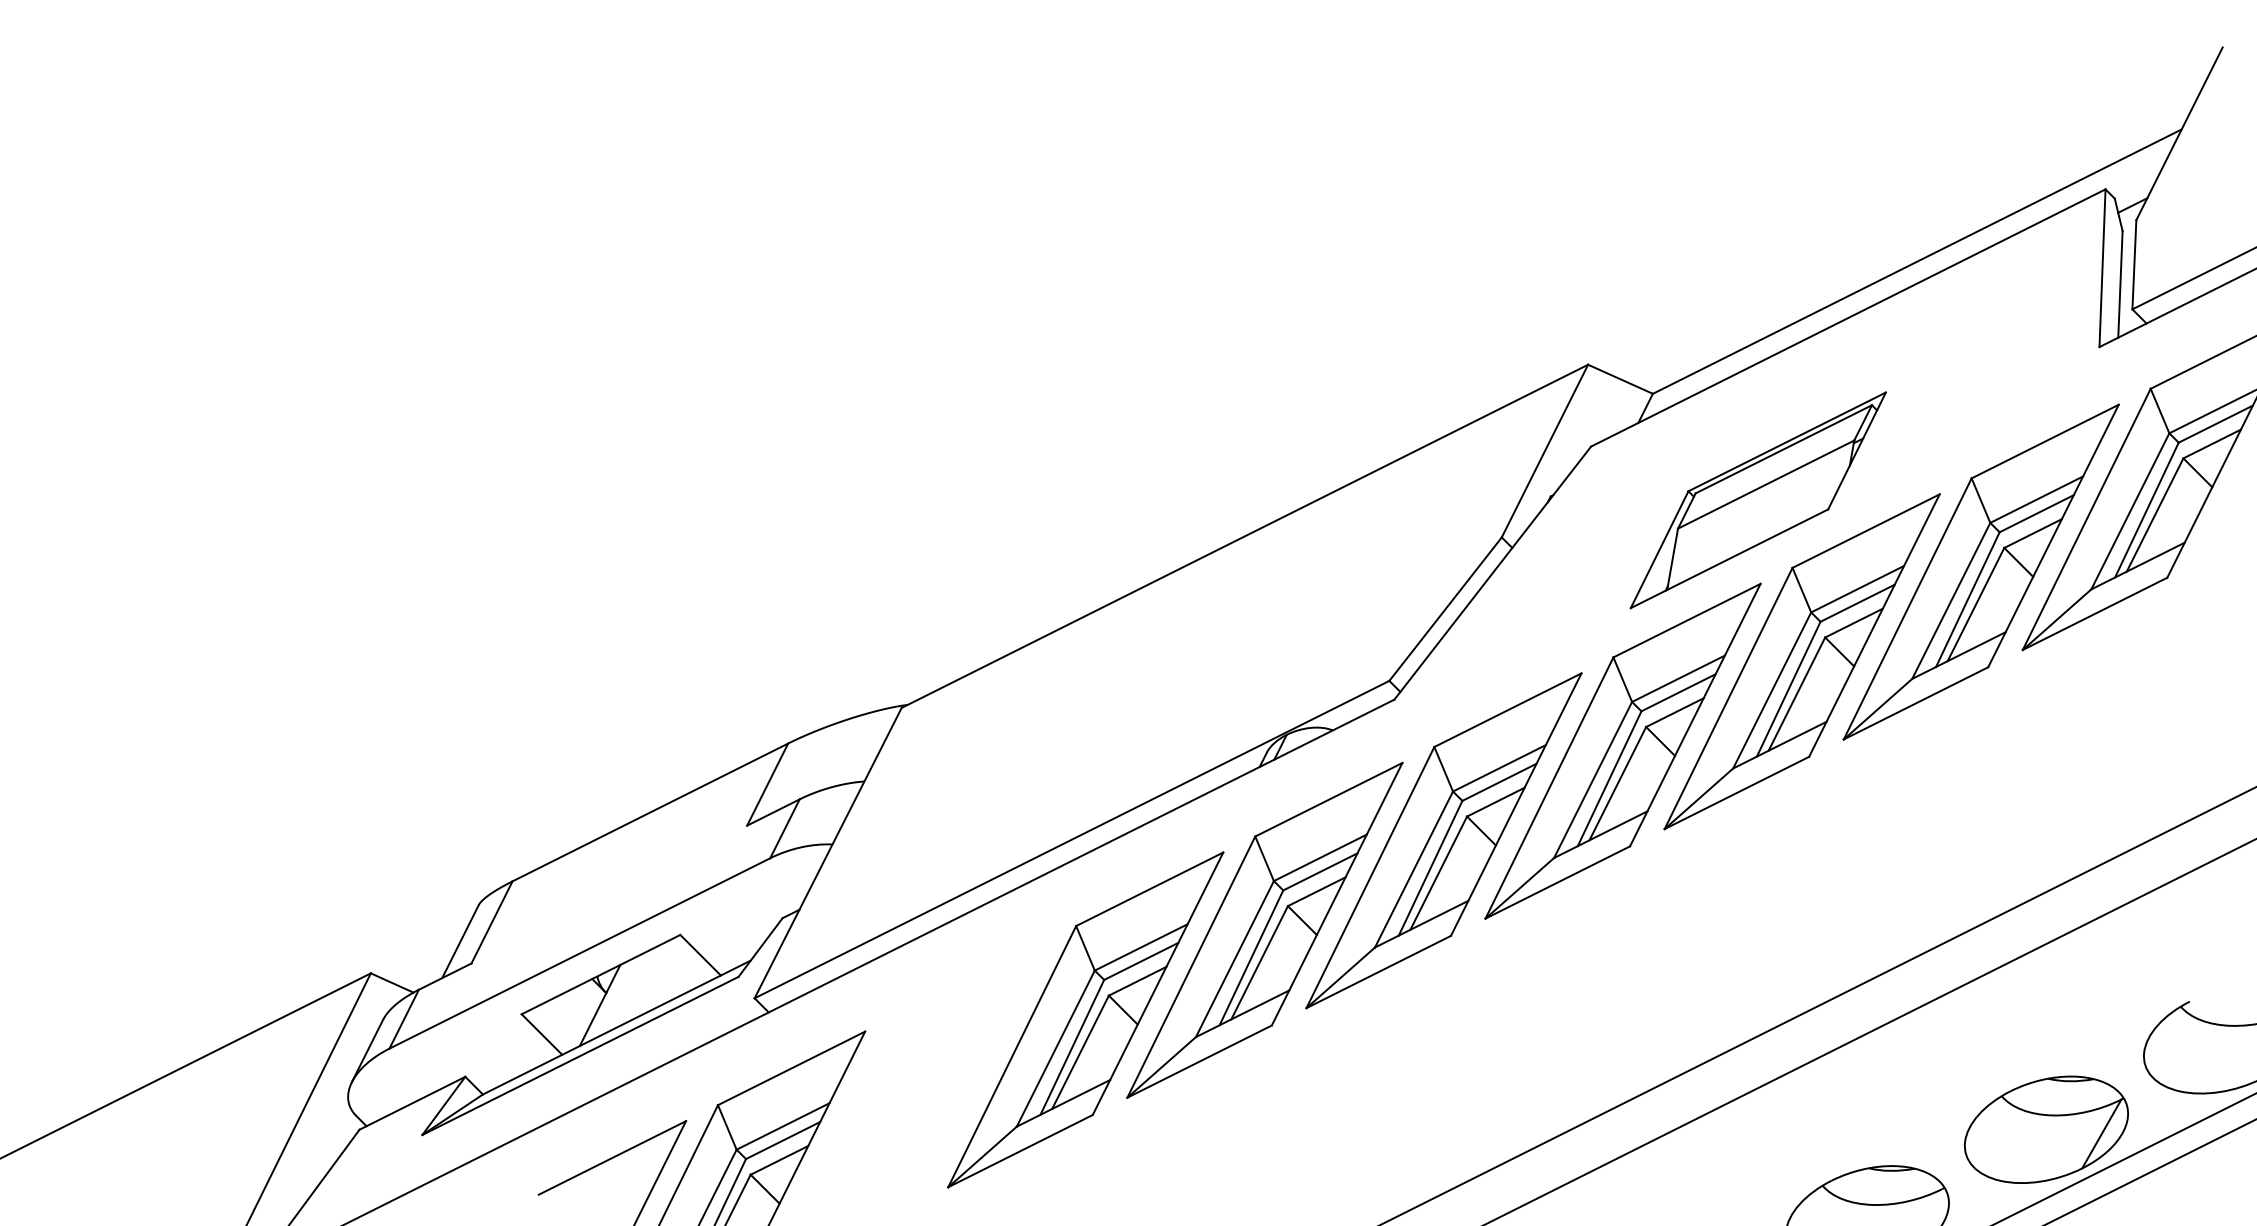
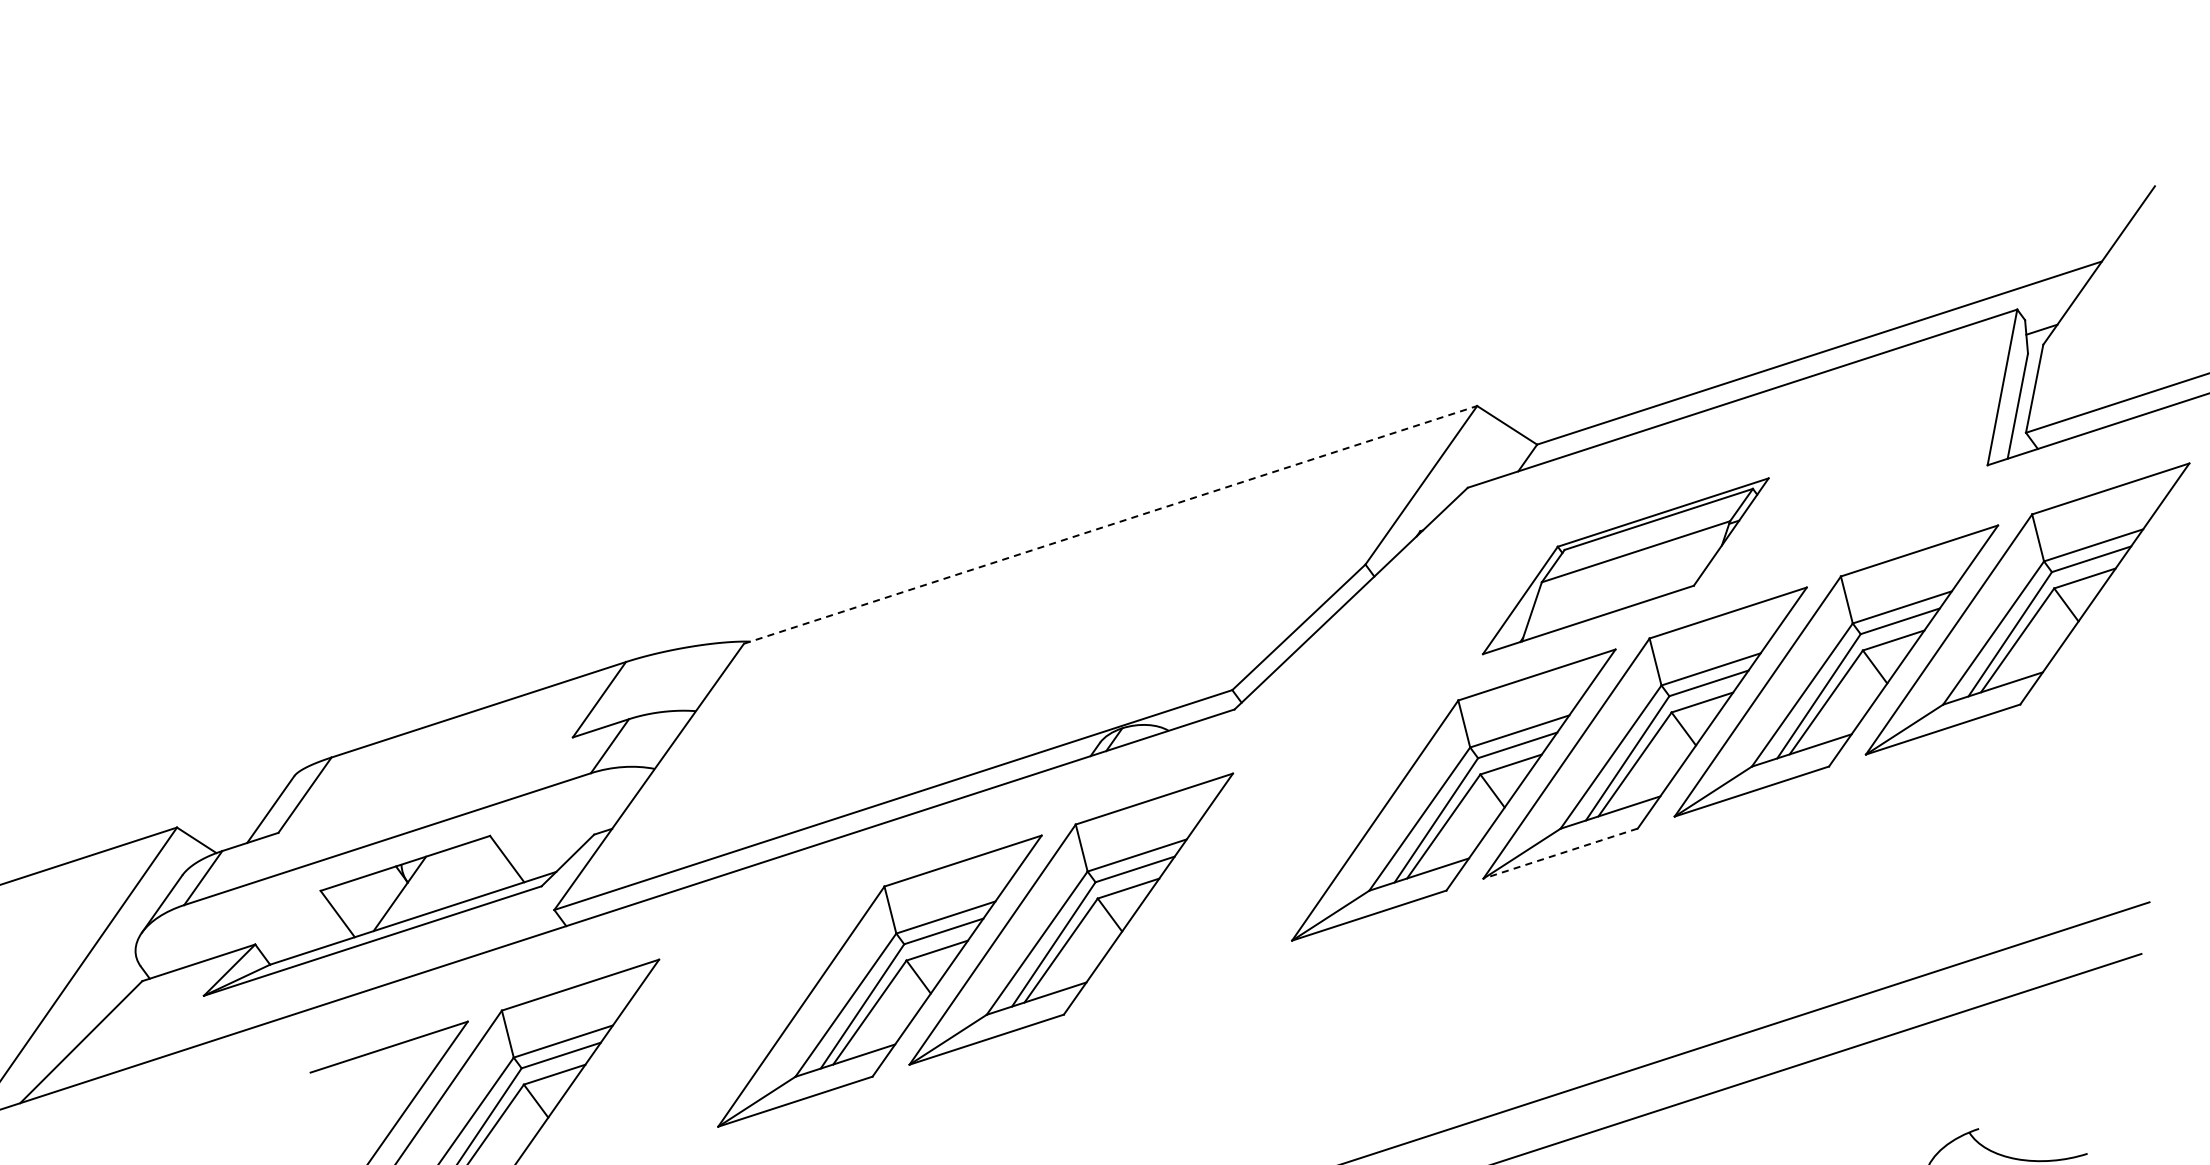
line: (1244, 536) -> (1110, 524), solid -> dashed
line: (1736, 792) -> (1560, 853), solid -> dashed
part: (1443, 840) -> (1262, 856), removed

